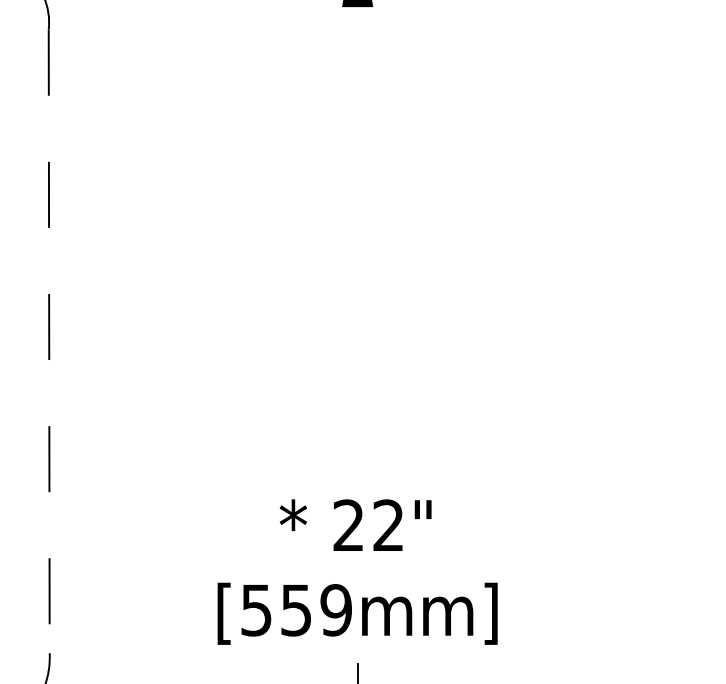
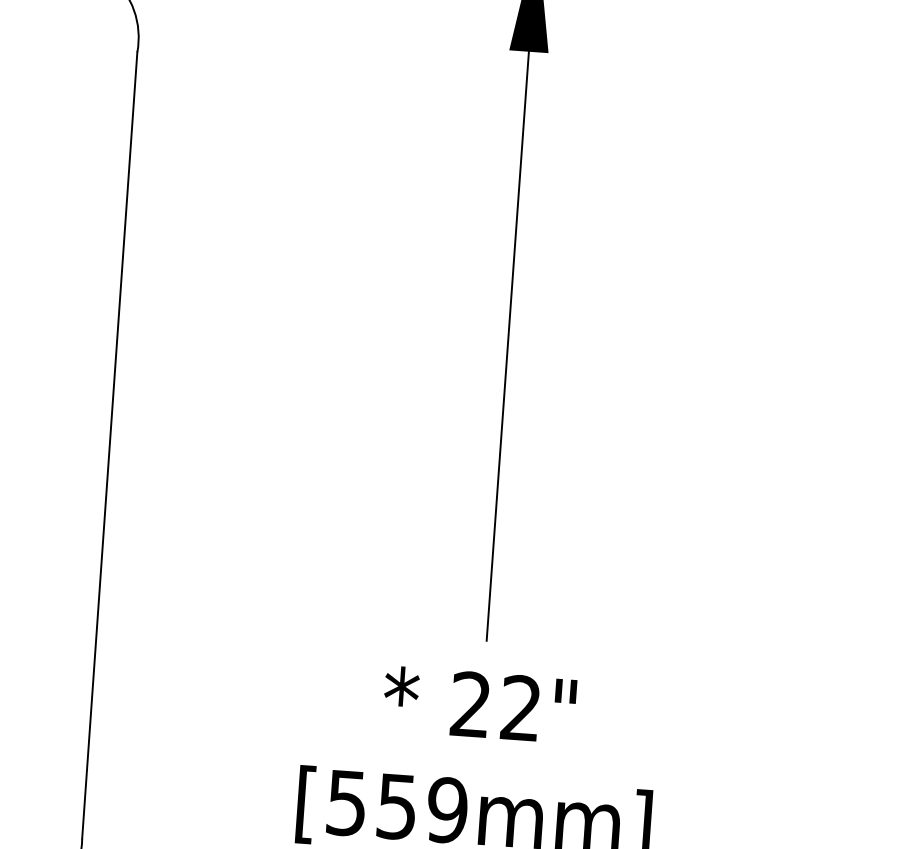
line: (357, 240) -> (507, 346), added
line: (49, 341) -> (110, 445), dashed -> solid

